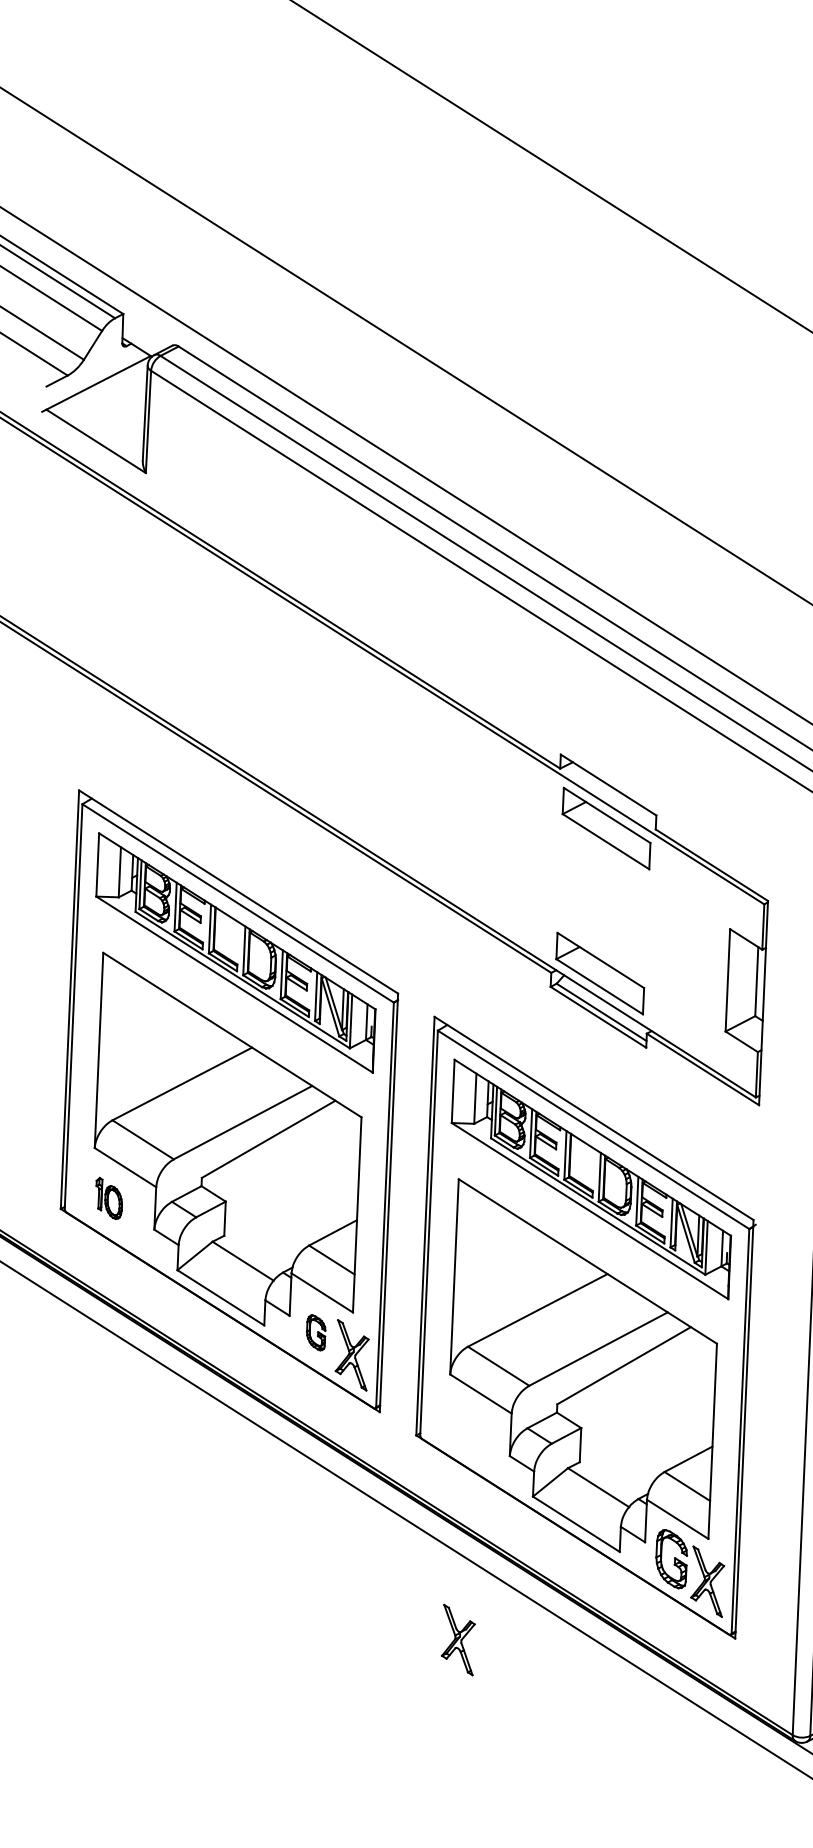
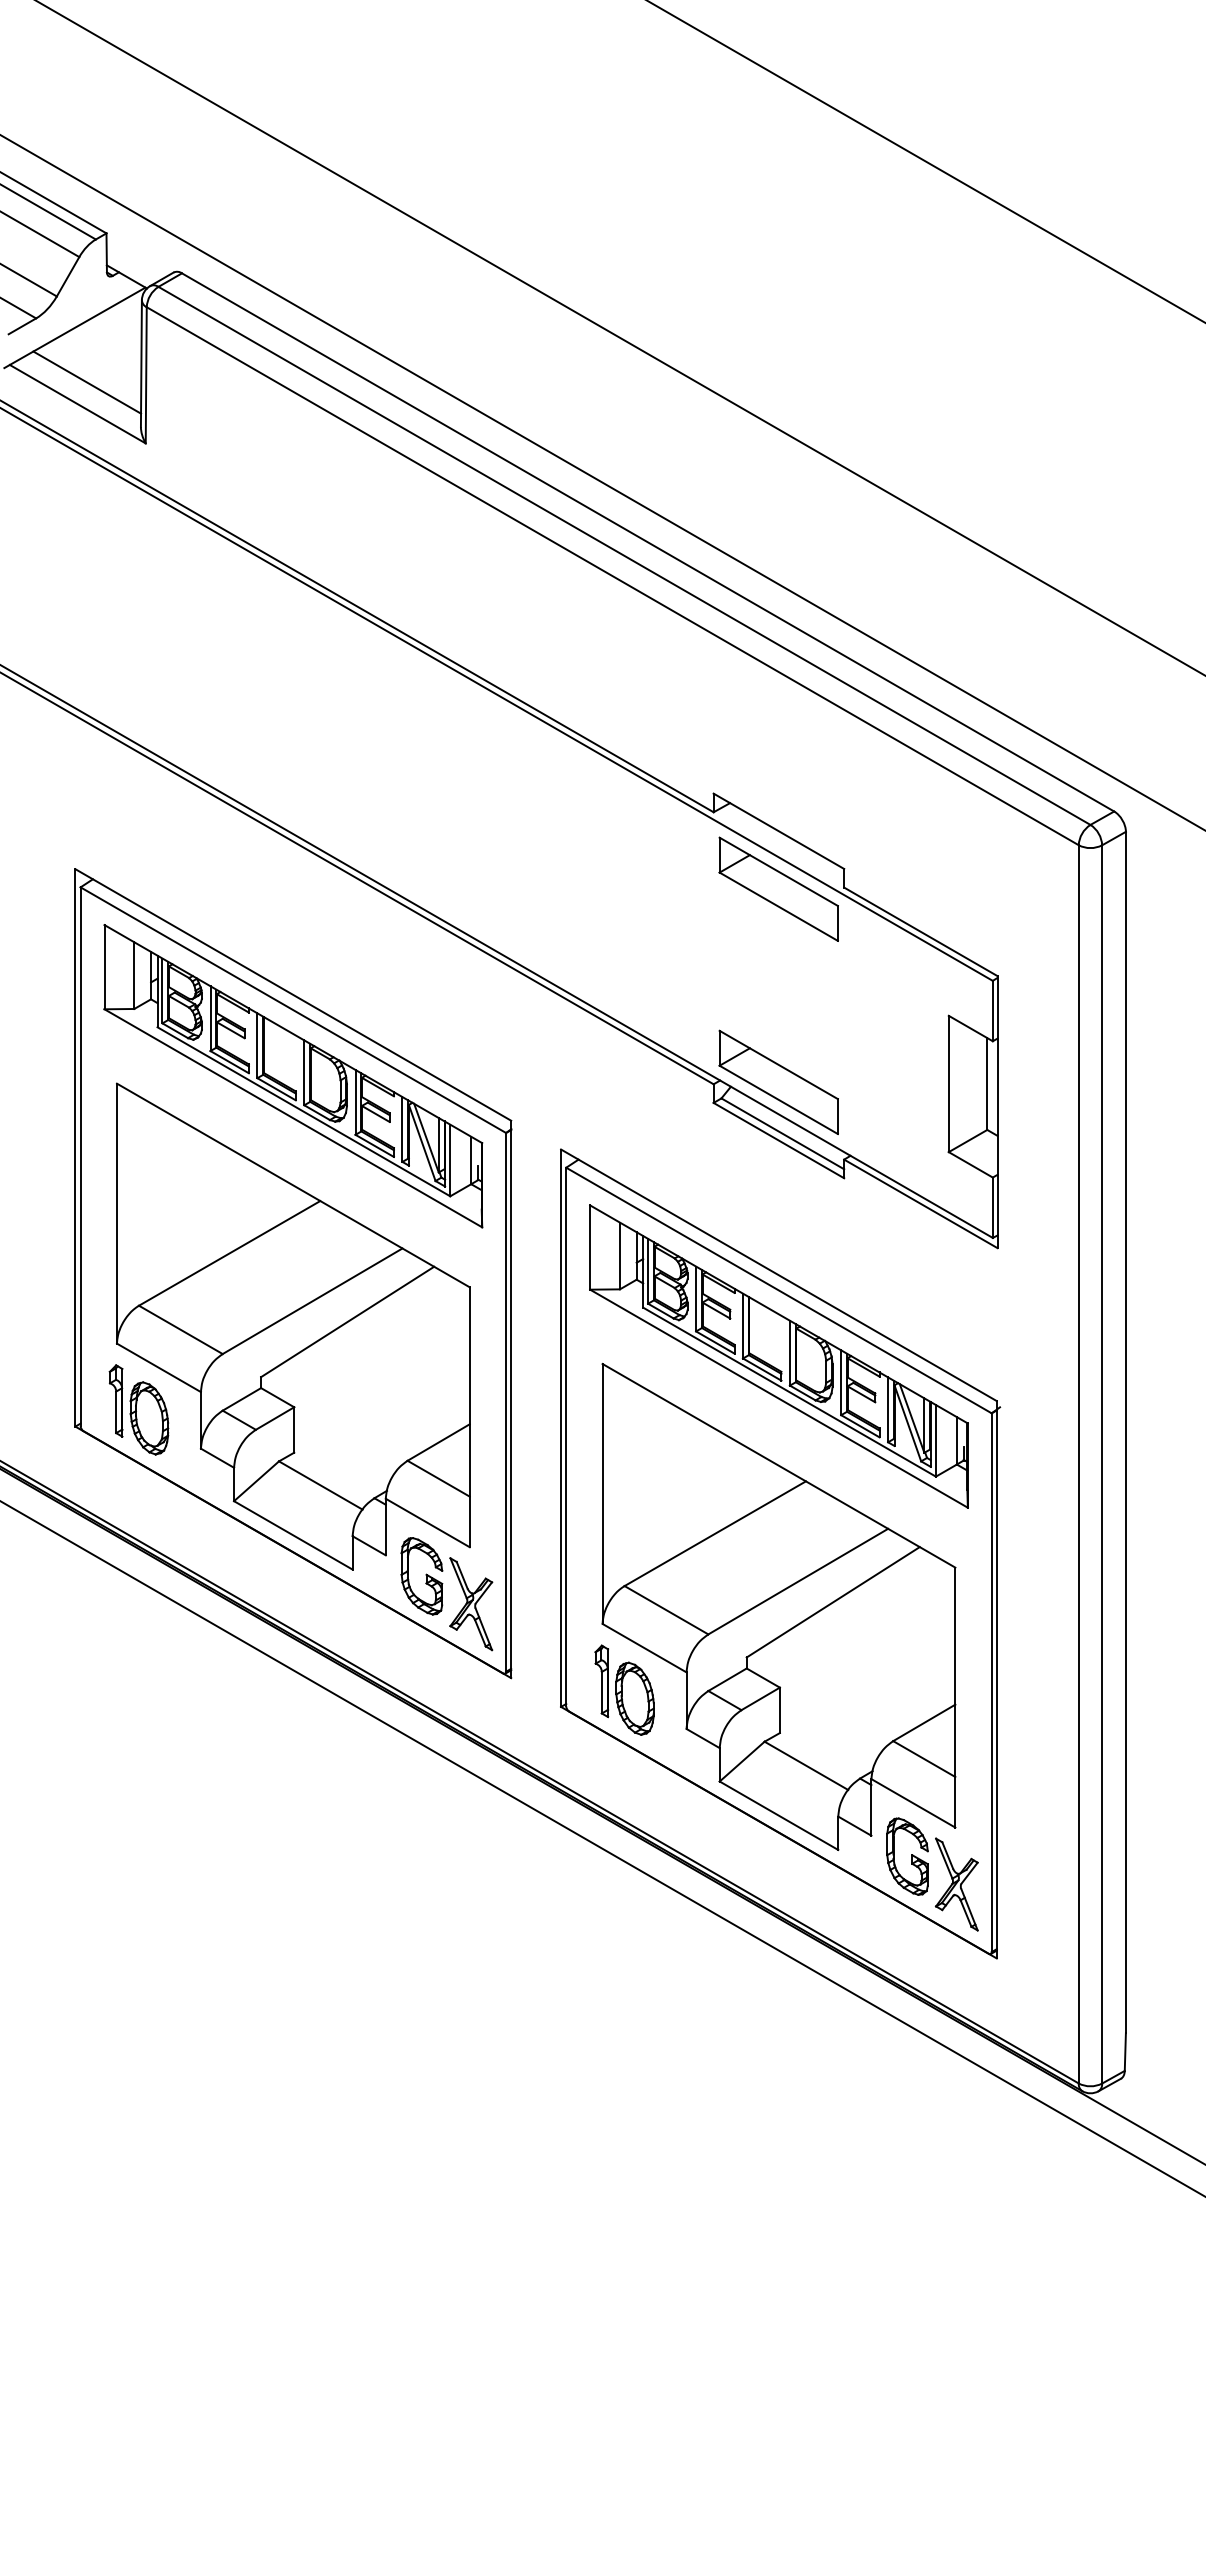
line: (104, 425) -> (87, 382), added
part: (108, 1198) -> (138, 1409), size x1.67
part: (315, 1332) -> (421, 1576), size x1.67
part: (464, 1424) -> (624, 1689), added
part: (458, 1640) -> (628, 1976), removed

